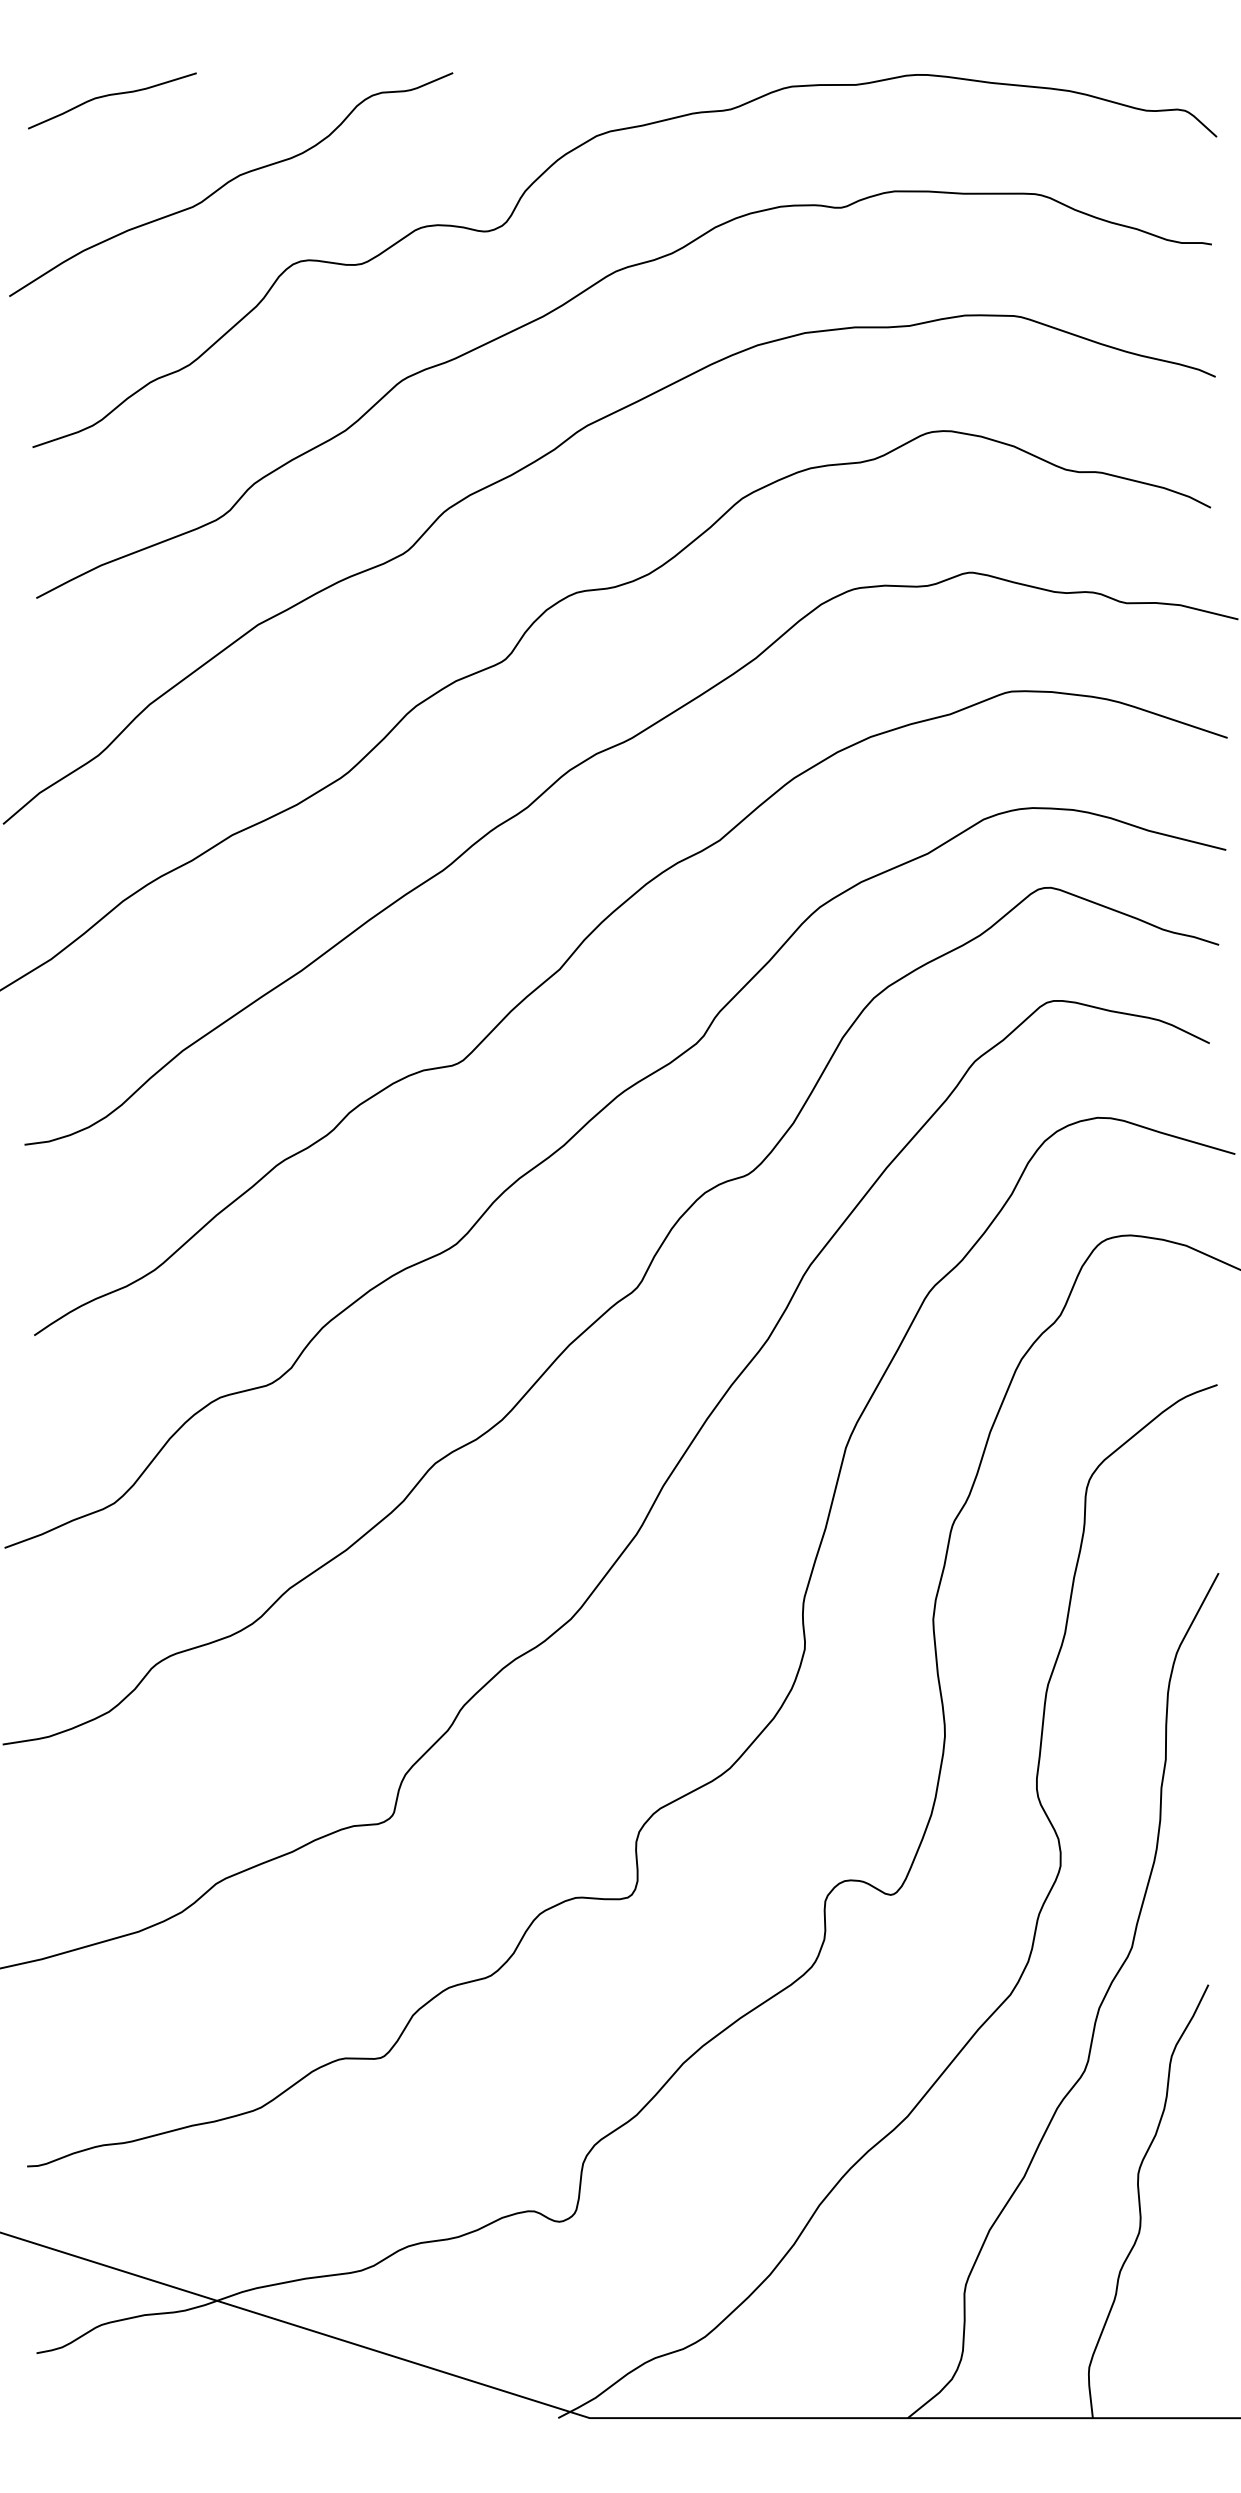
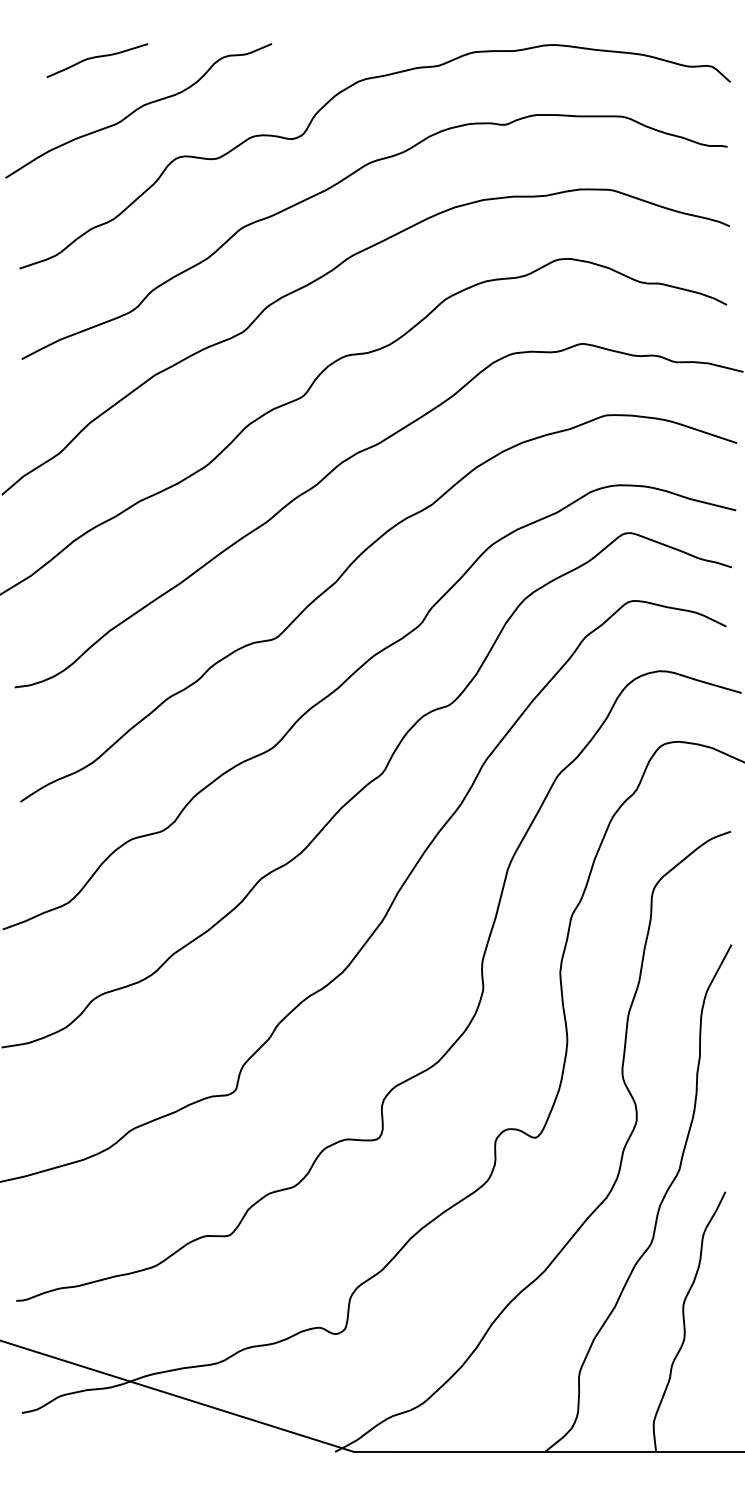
curve: (109, 97) -> (95, 58), moved

